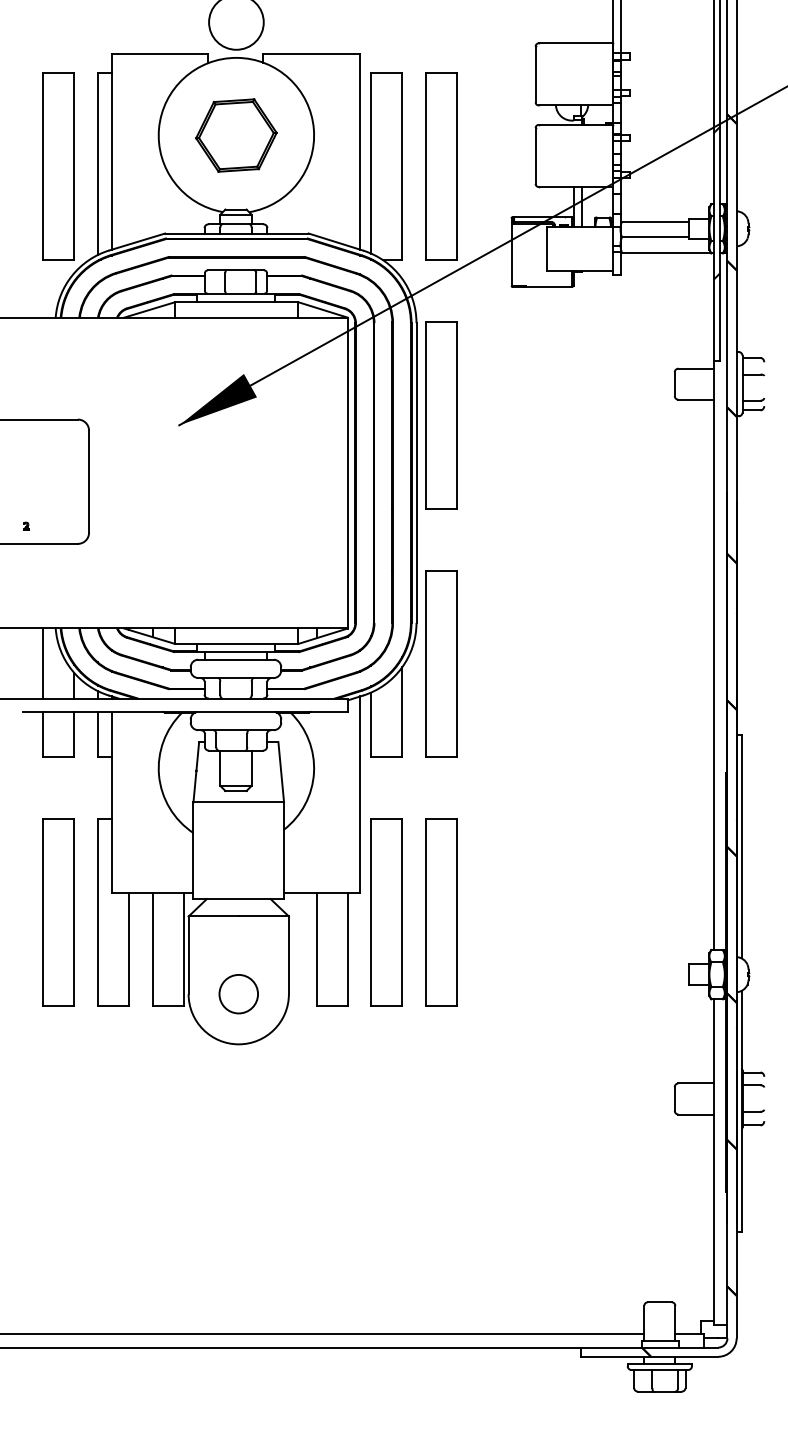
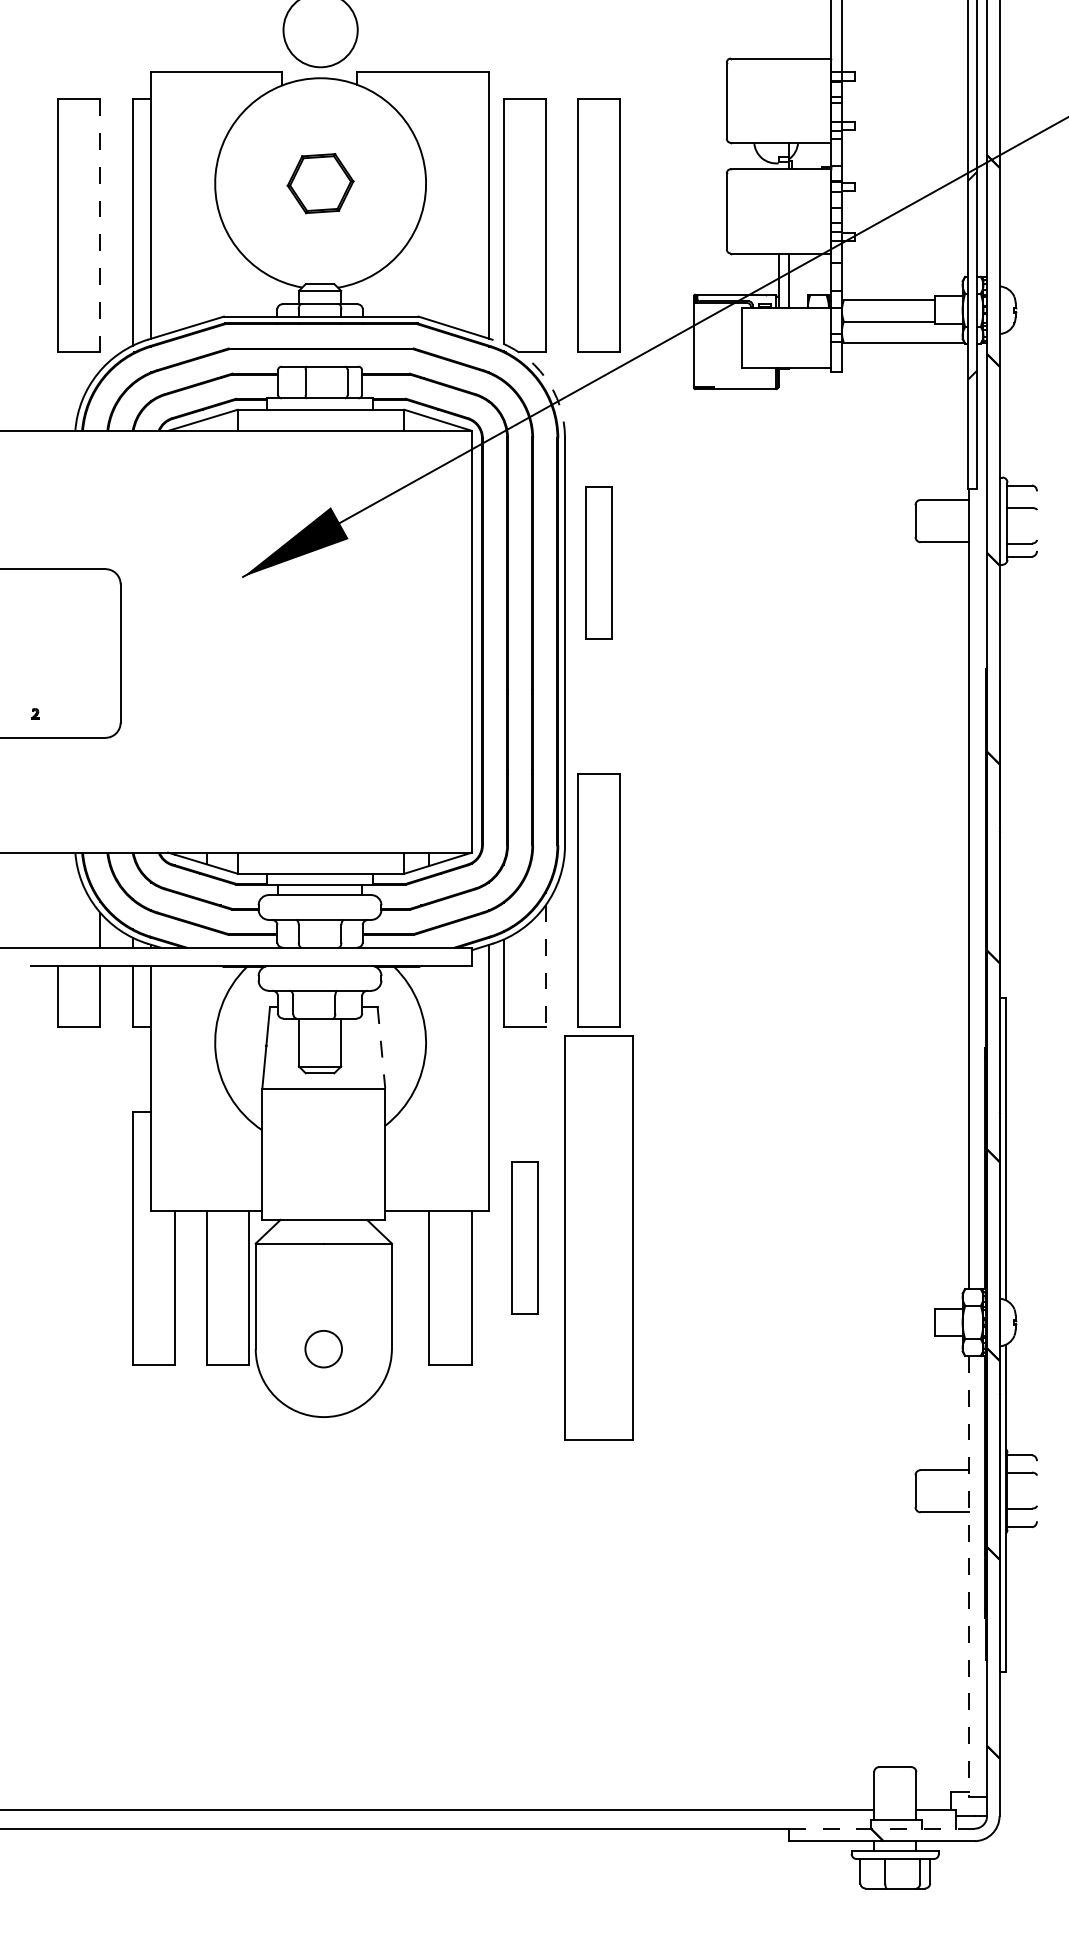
part: (236, 135) -> (320, 183), size x0.6
line: (74, 166) -> (100, 225), solid -> dashed
arc: (401, 278) -> (544, 377), solid -> dashed
part: (441, 415) -> (598, 563), size x0.6
line: (43, 662) -> (58, 899), removed
line: (402, 712) -> (545, 966), solid -> dashed
line: (281, 772) -> (381, 1047), solid -> dashed
part: (58, 912) -> (78, 1238), removed
part: (386, 912) -> (524, 1238), size x0.6
part: (441, 912) -> (598, 1238), size x1.6
circle: (238, 994) -> (323, 1349), size x0.7
line: (713, 1161) -> (968, 1576), solid -> dashed
line: (649, 1347) -> (881, 1828), solid -> dashed

